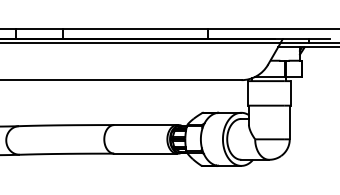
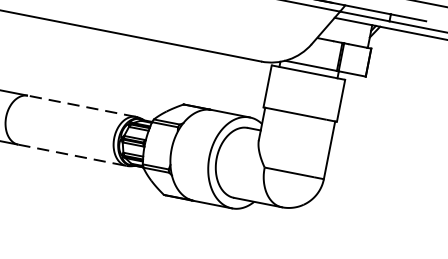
line: (145, 125) -> (81, 106), solid -> dashed
line: (145, 153) -> (72, 154), solid -> dashed

